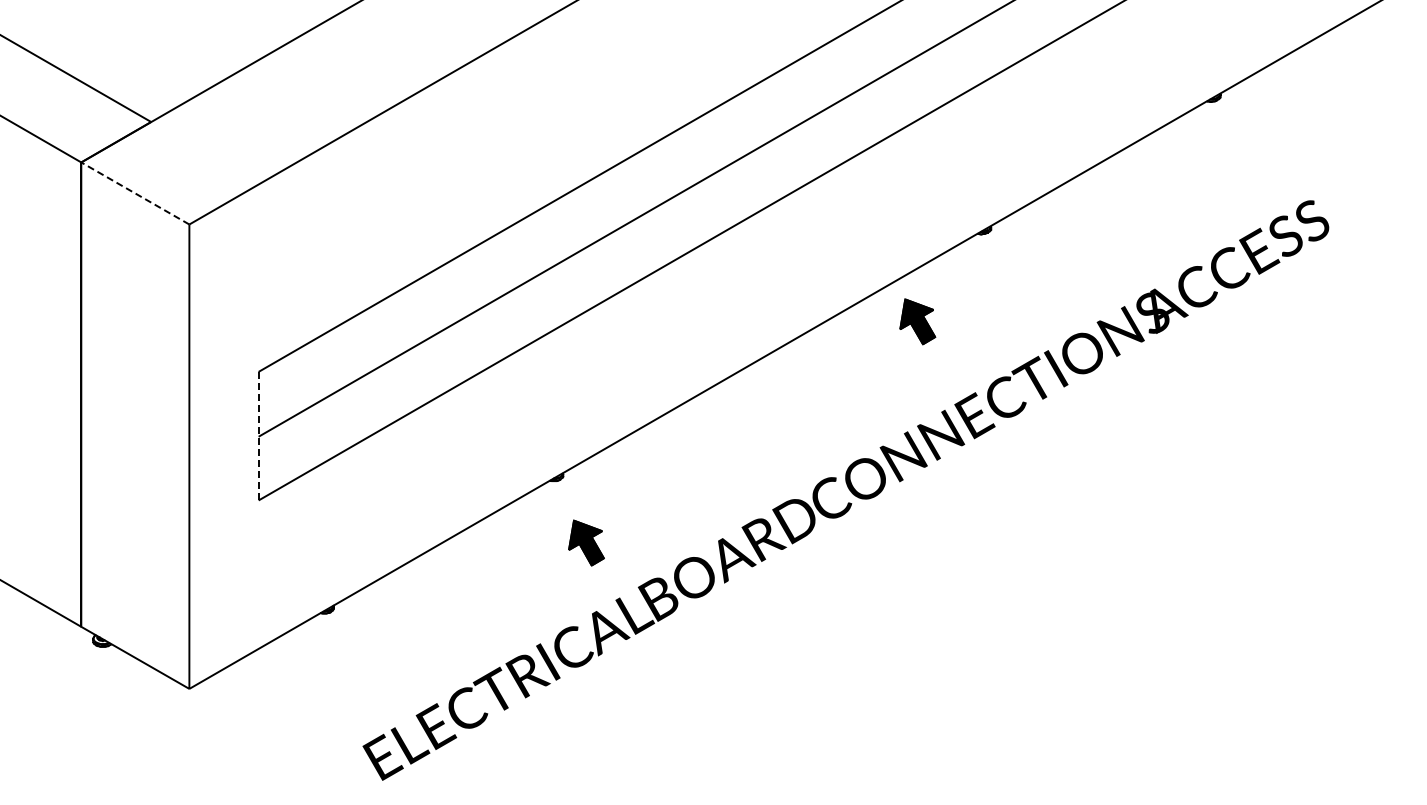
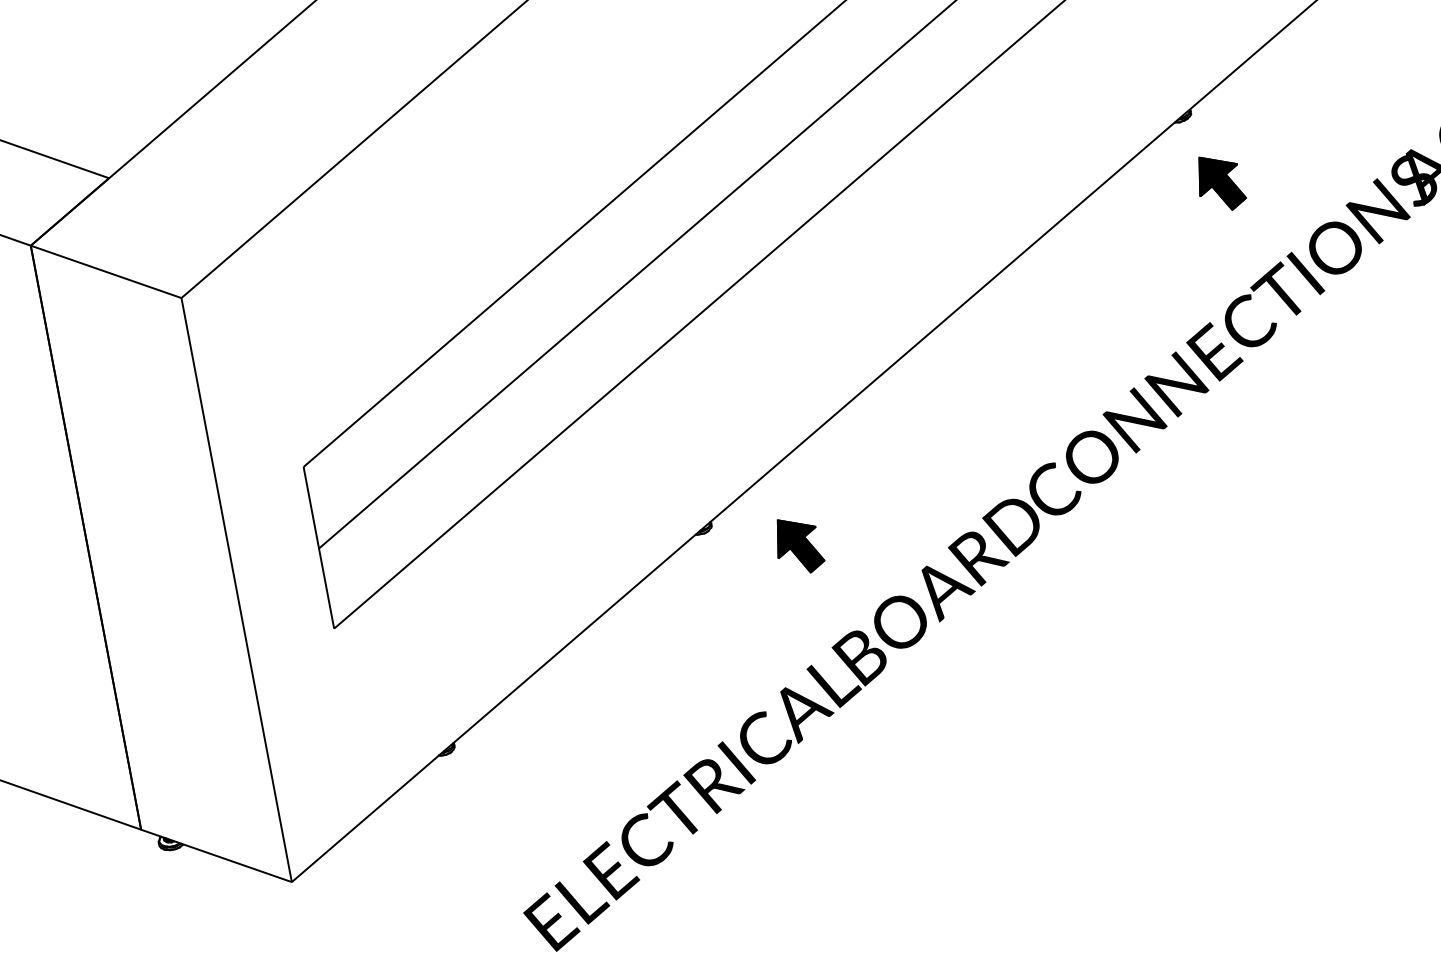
line: (134, 193) -> (105, 272), dashed -> solid
part: (917, 321) -> (1220, 182), moved
line: (258, 436) -> (318, 548), dashed -> solid
part: (586, 542) -> (798, 544), moved

